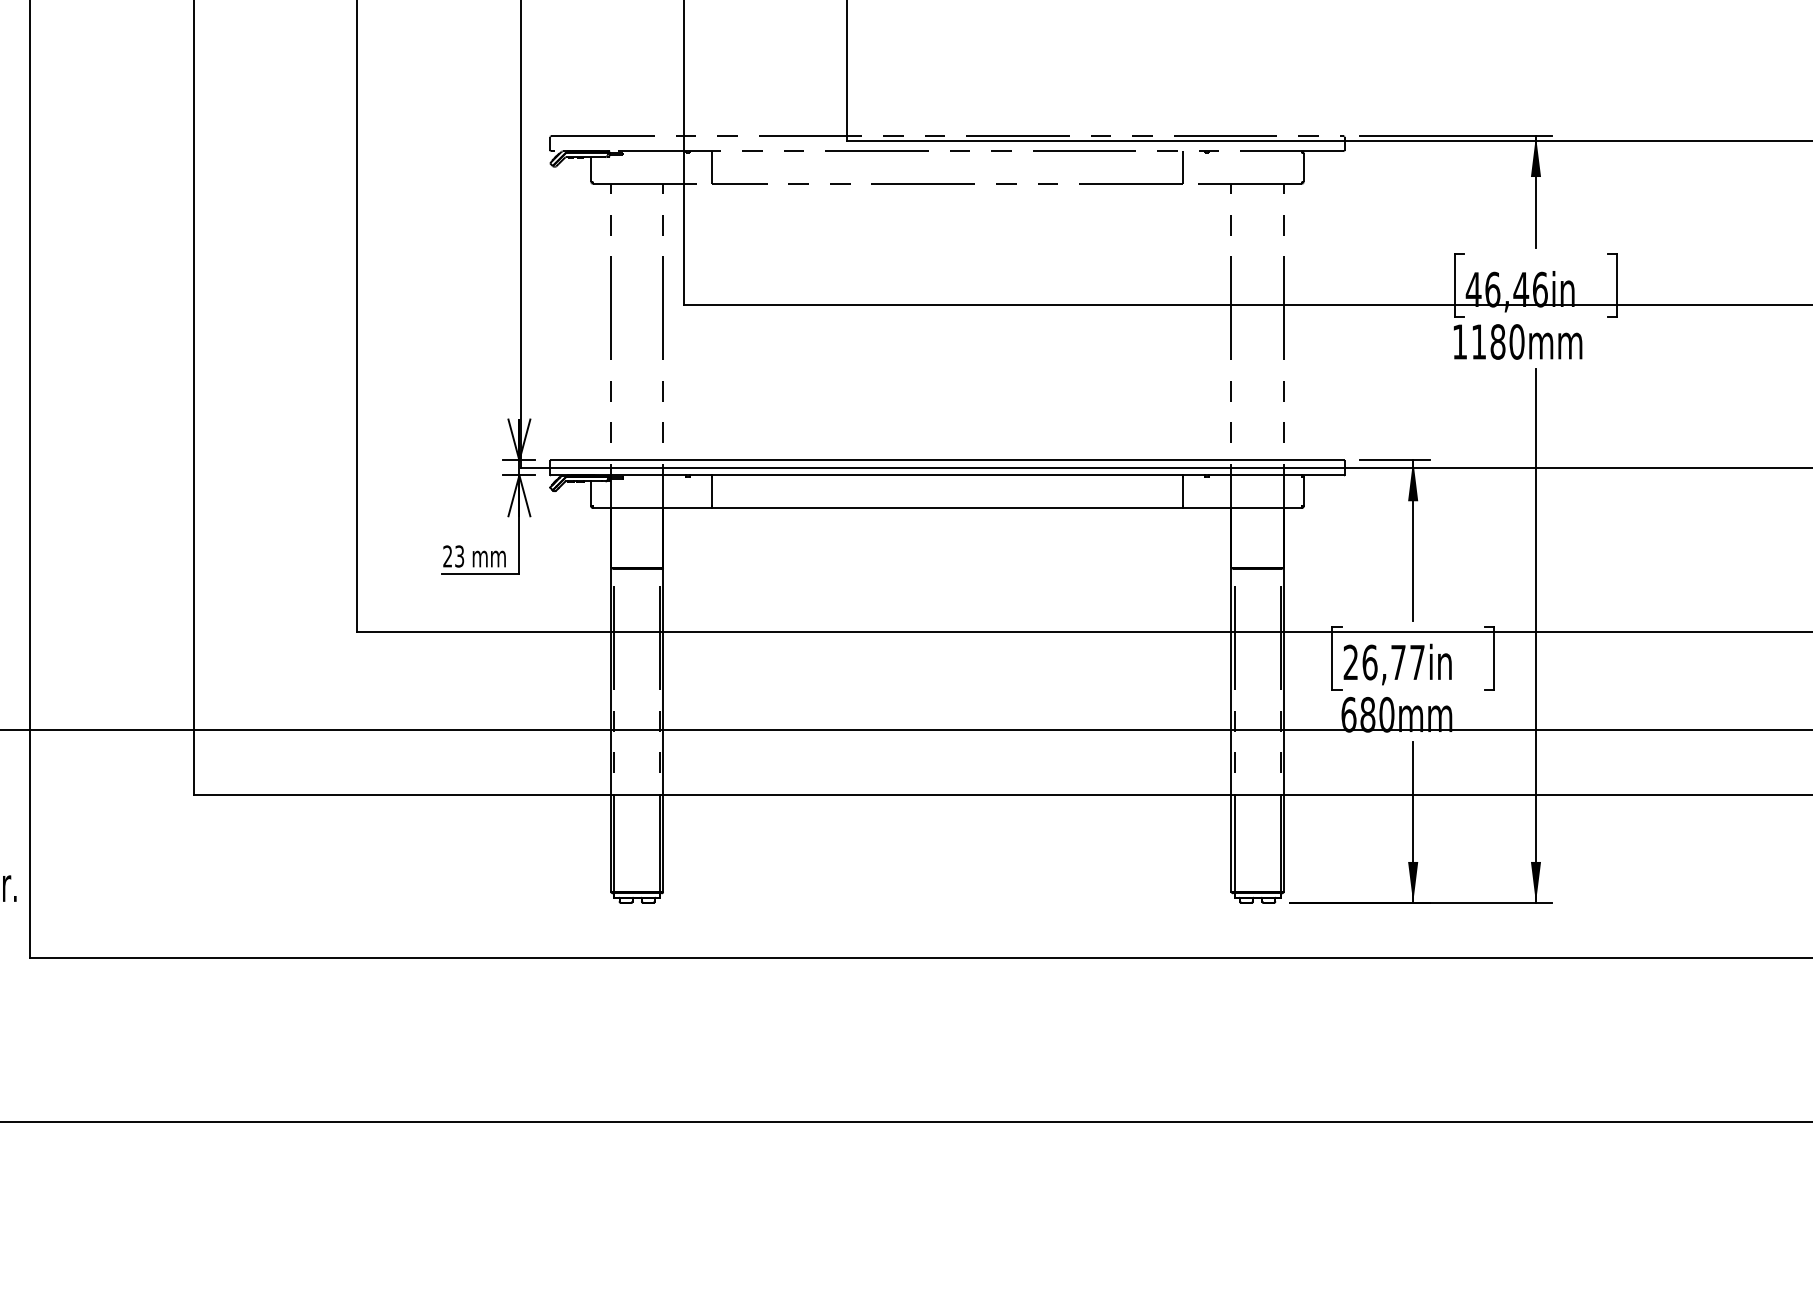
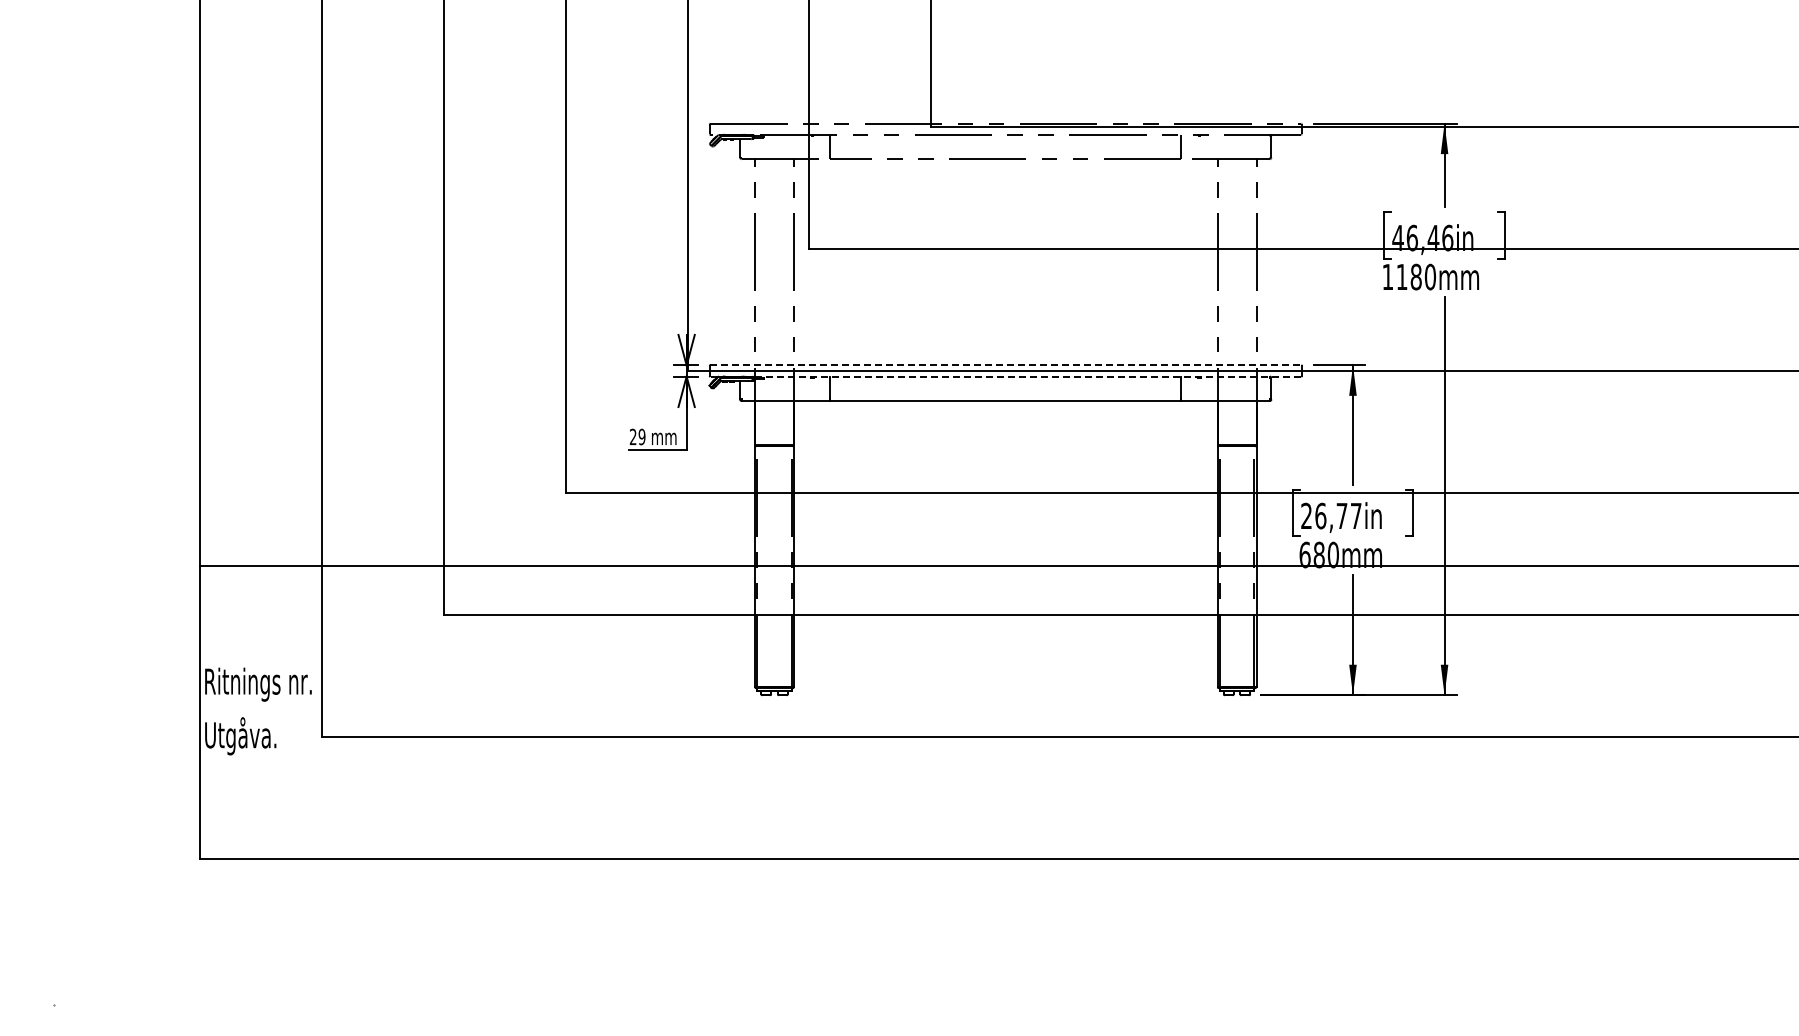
line: (947, 460) -> (1005, 365), solid -> dashed
line: (947, 475) -> (1005, 376), solid -> dashed
text: (458, 555) -> (641, 436), 23 -> 29

